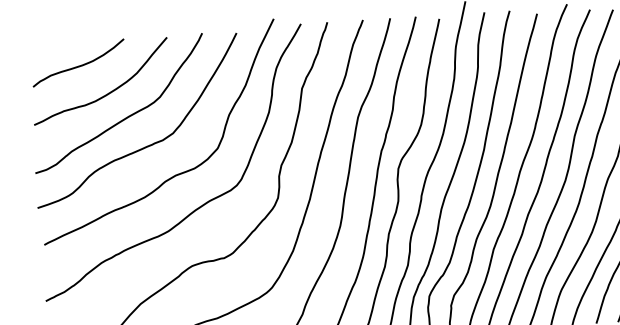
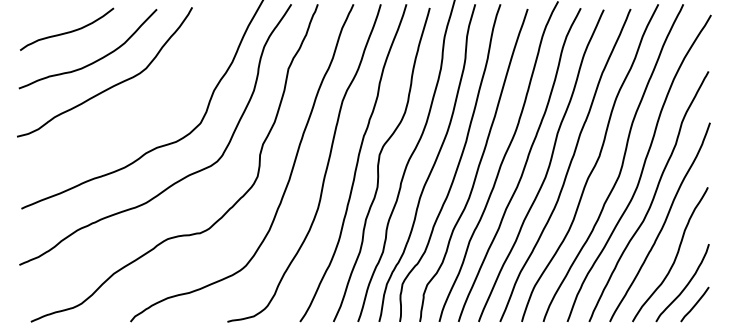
curve: (148, 144) -> (131, 115), removed

